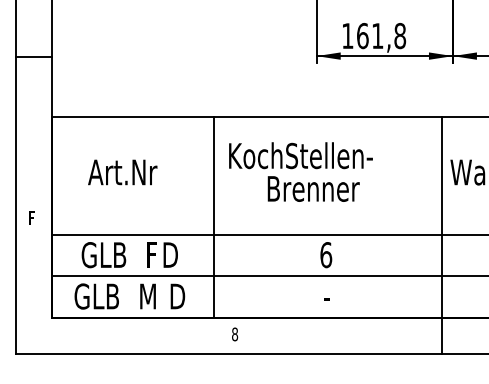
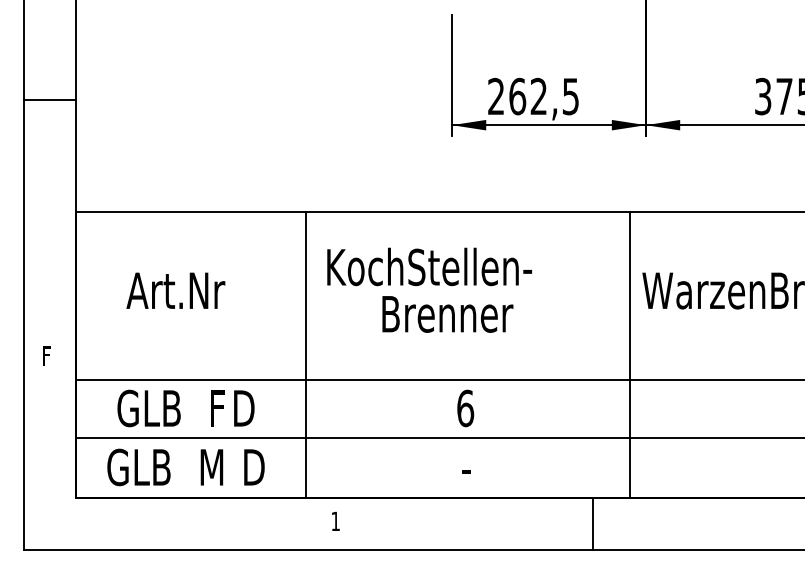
text: (373, 35) -> (533, 96), 161,8 -> 262,5
line: (33, 57) -> (49, 99), moved
text: (234, 334) -> (335, 521), 8 -> 1
line: (442, 335) -> (593, 523), moved

